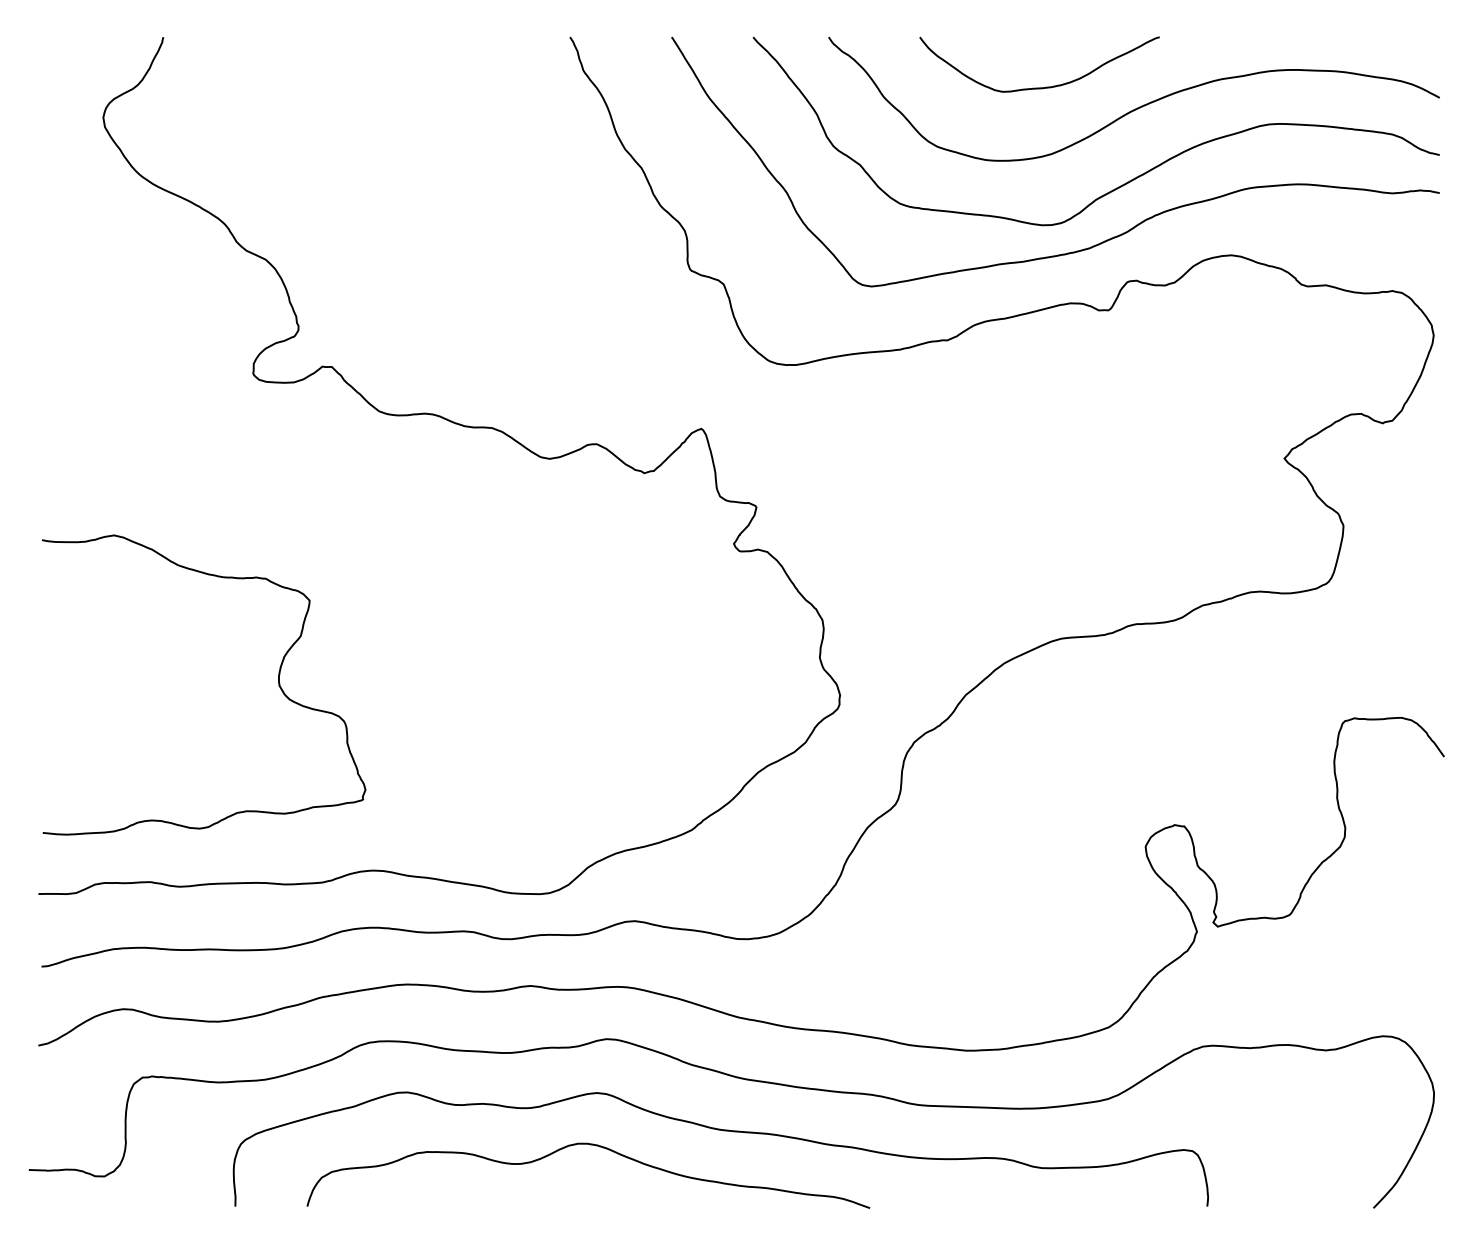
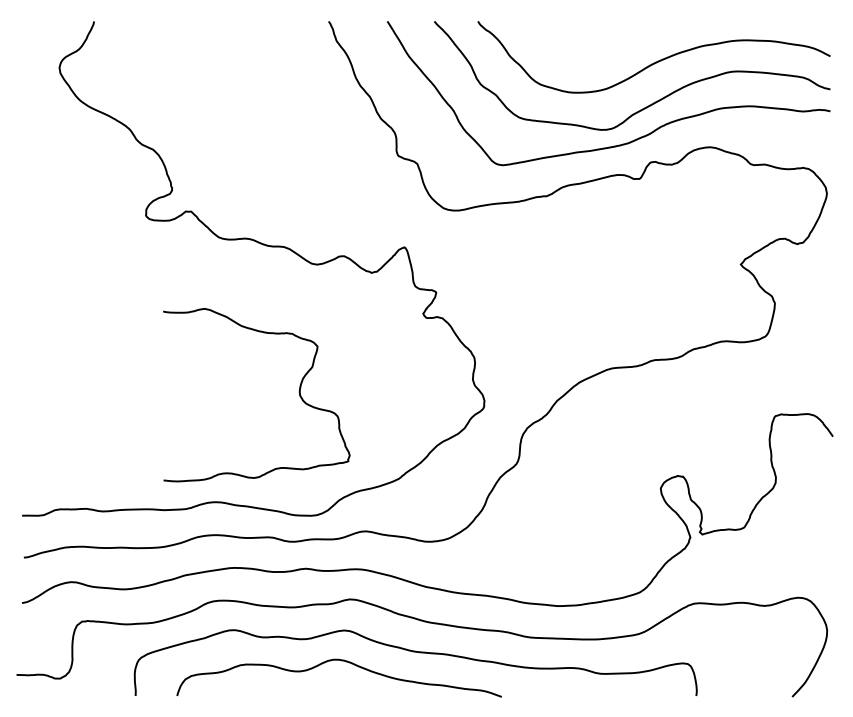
curve: (1044, 85) -> (602, 49), removed
curve: (278, 685) -> (299, 395), moved

